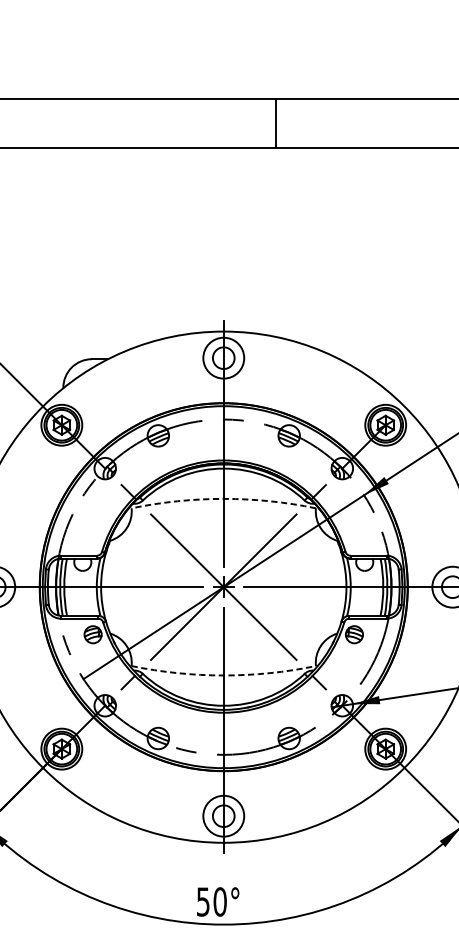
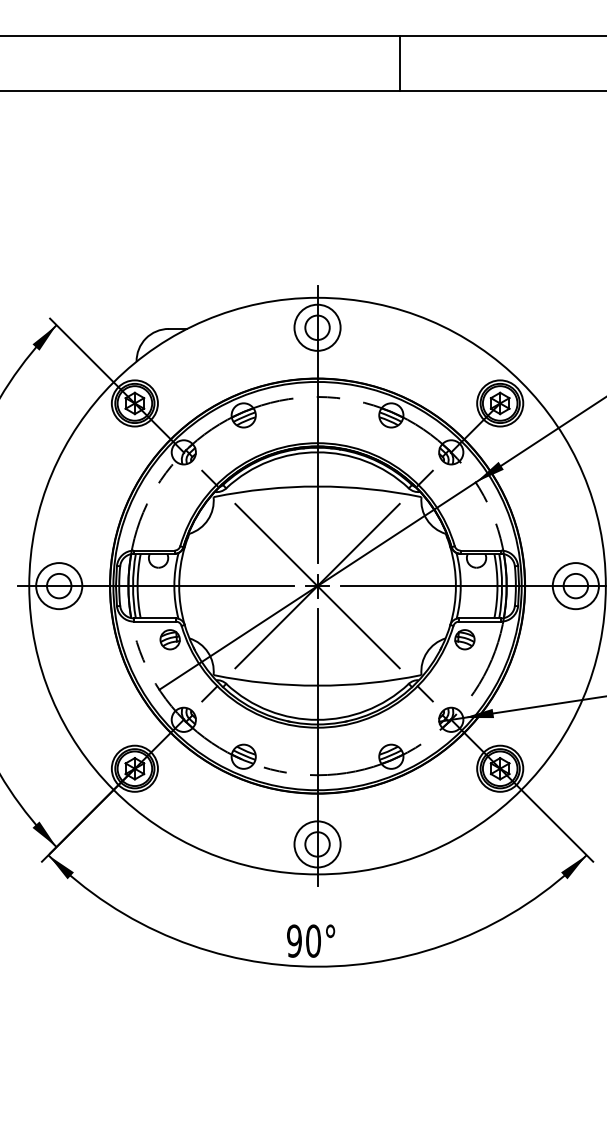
line: (276, 123) -> (400, 63), moved
arc: (223, 498) -> (317, 486), dashed -> solid
arc: (223, 675) -> (317, 685), dashed -> solid
text: (203, 901) -> (294, 940), 50° -> 90°

